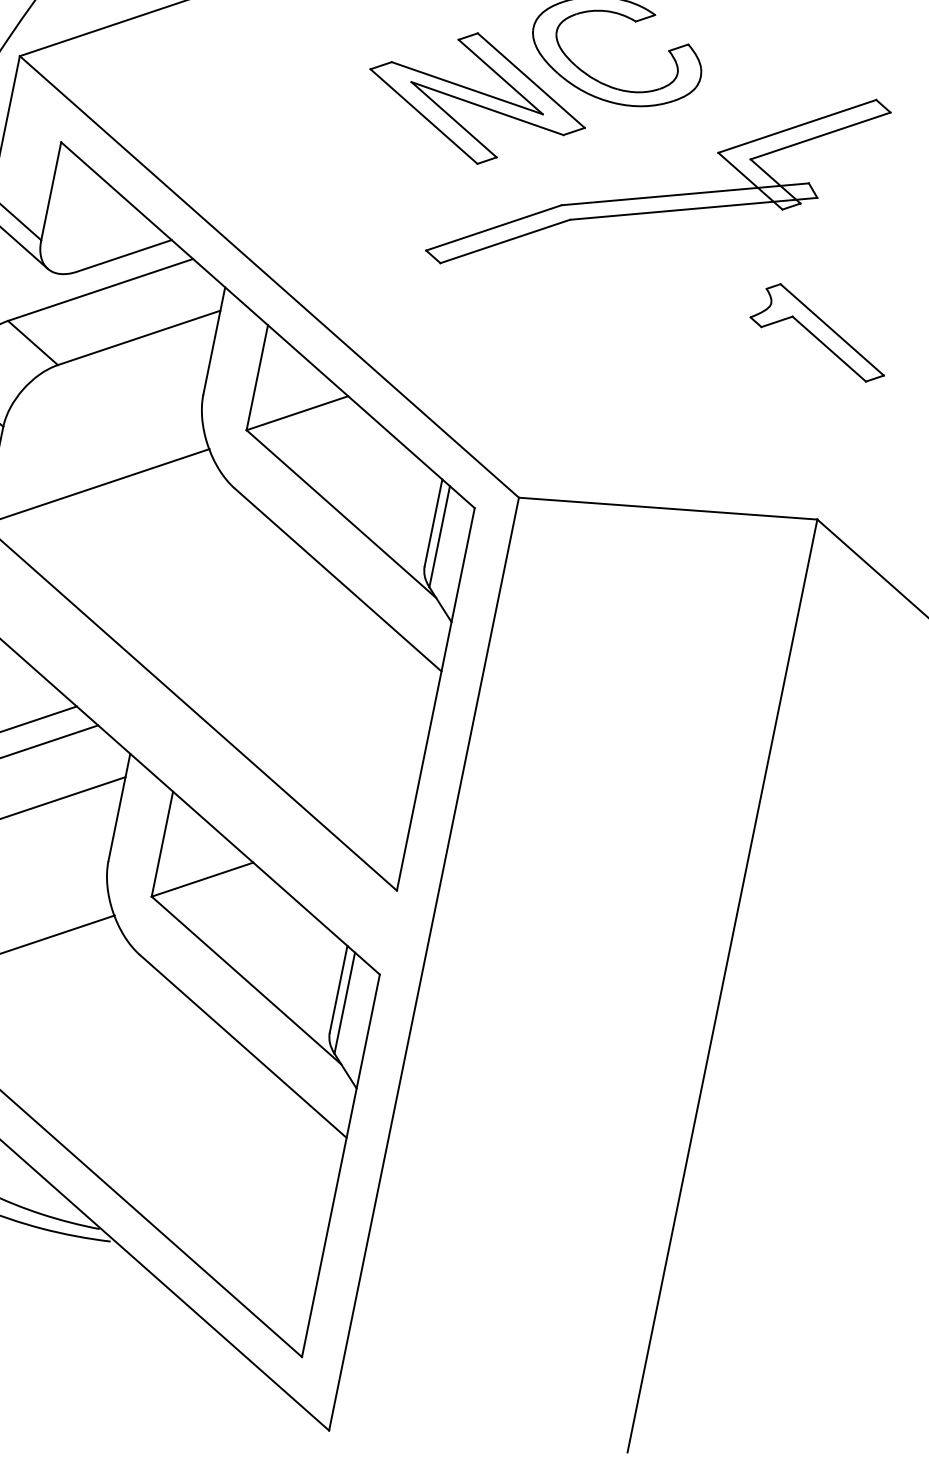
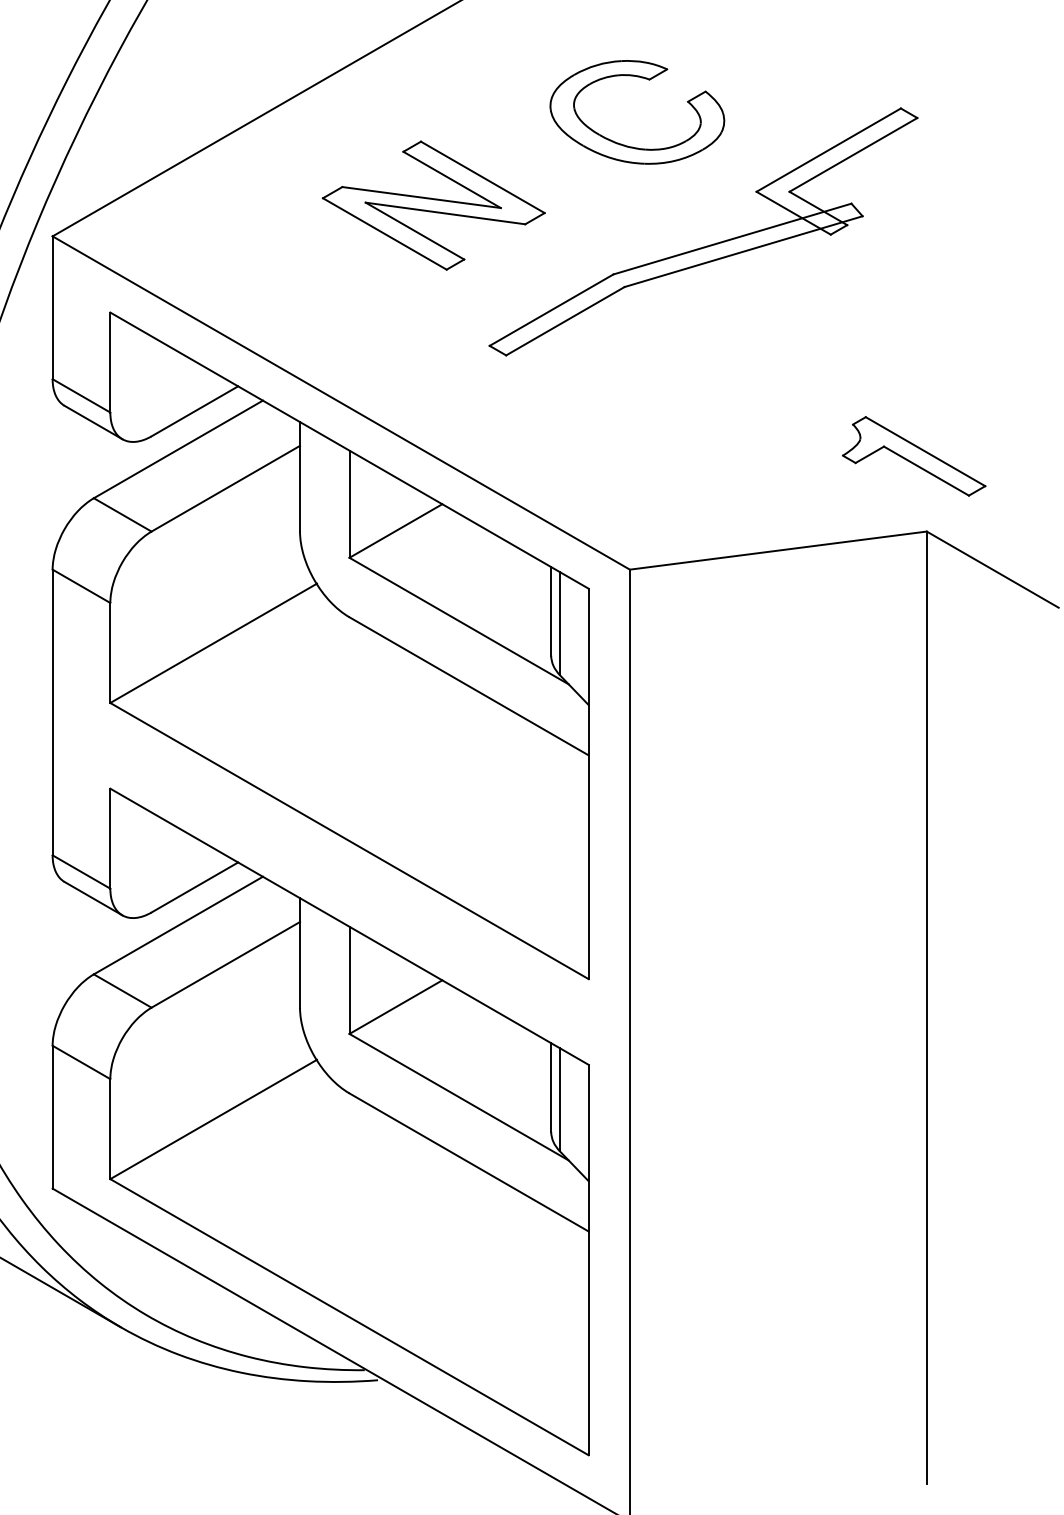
part: (477, 98) -> (433, 205), moved
part: (820, 332) -> (914, 456), moved

